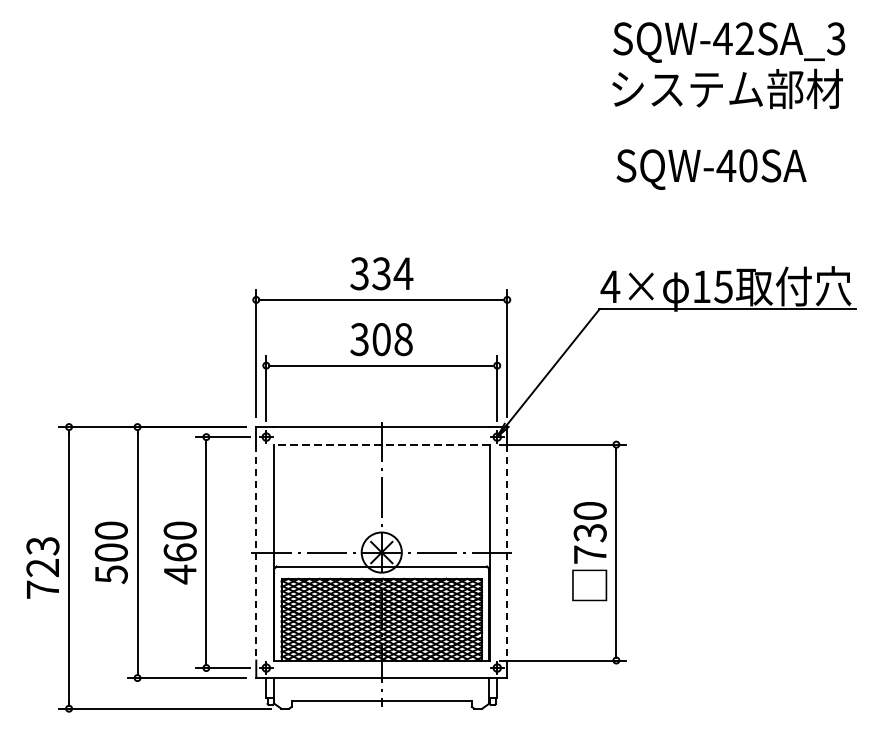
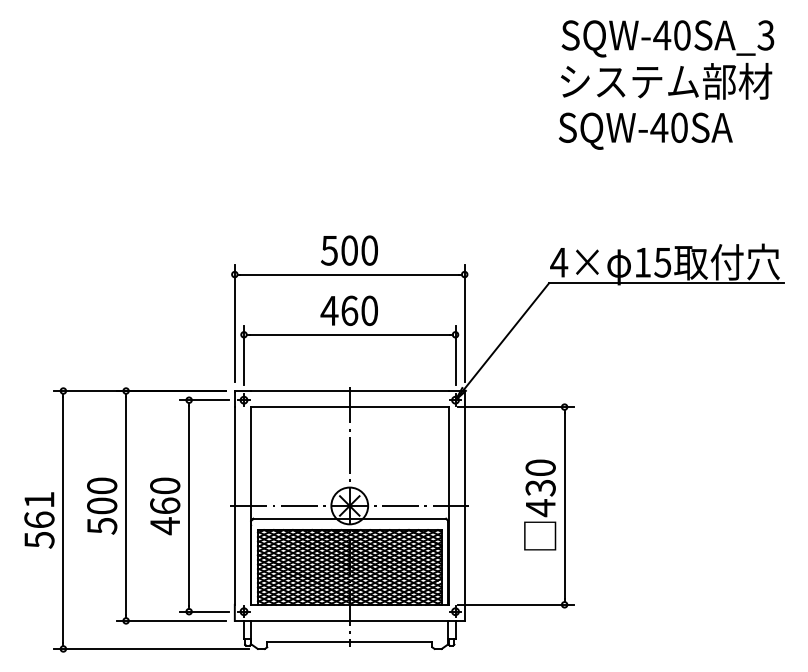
text: (745, 38) -> (682, 35), SQW-42SA_3 -> SQW-40SA_3
text: (711, 168) -> (645, 130), moved
text: (381, 273) -> (349, 250), 334 -> 500
text: (381, 339) -> (349, 310), 308 -> 460
line: (381, 445) -> (349, 407), dashed -> solid
line: (255, 552) -> (234, 505), dashed -> solid
line: (507, 553) -> (464, 506), dashed -> solid
text: (590, 555) -> (540, 508), 730 -> 430
text: (43, 568) -> (39, 520), 723 -> 561

